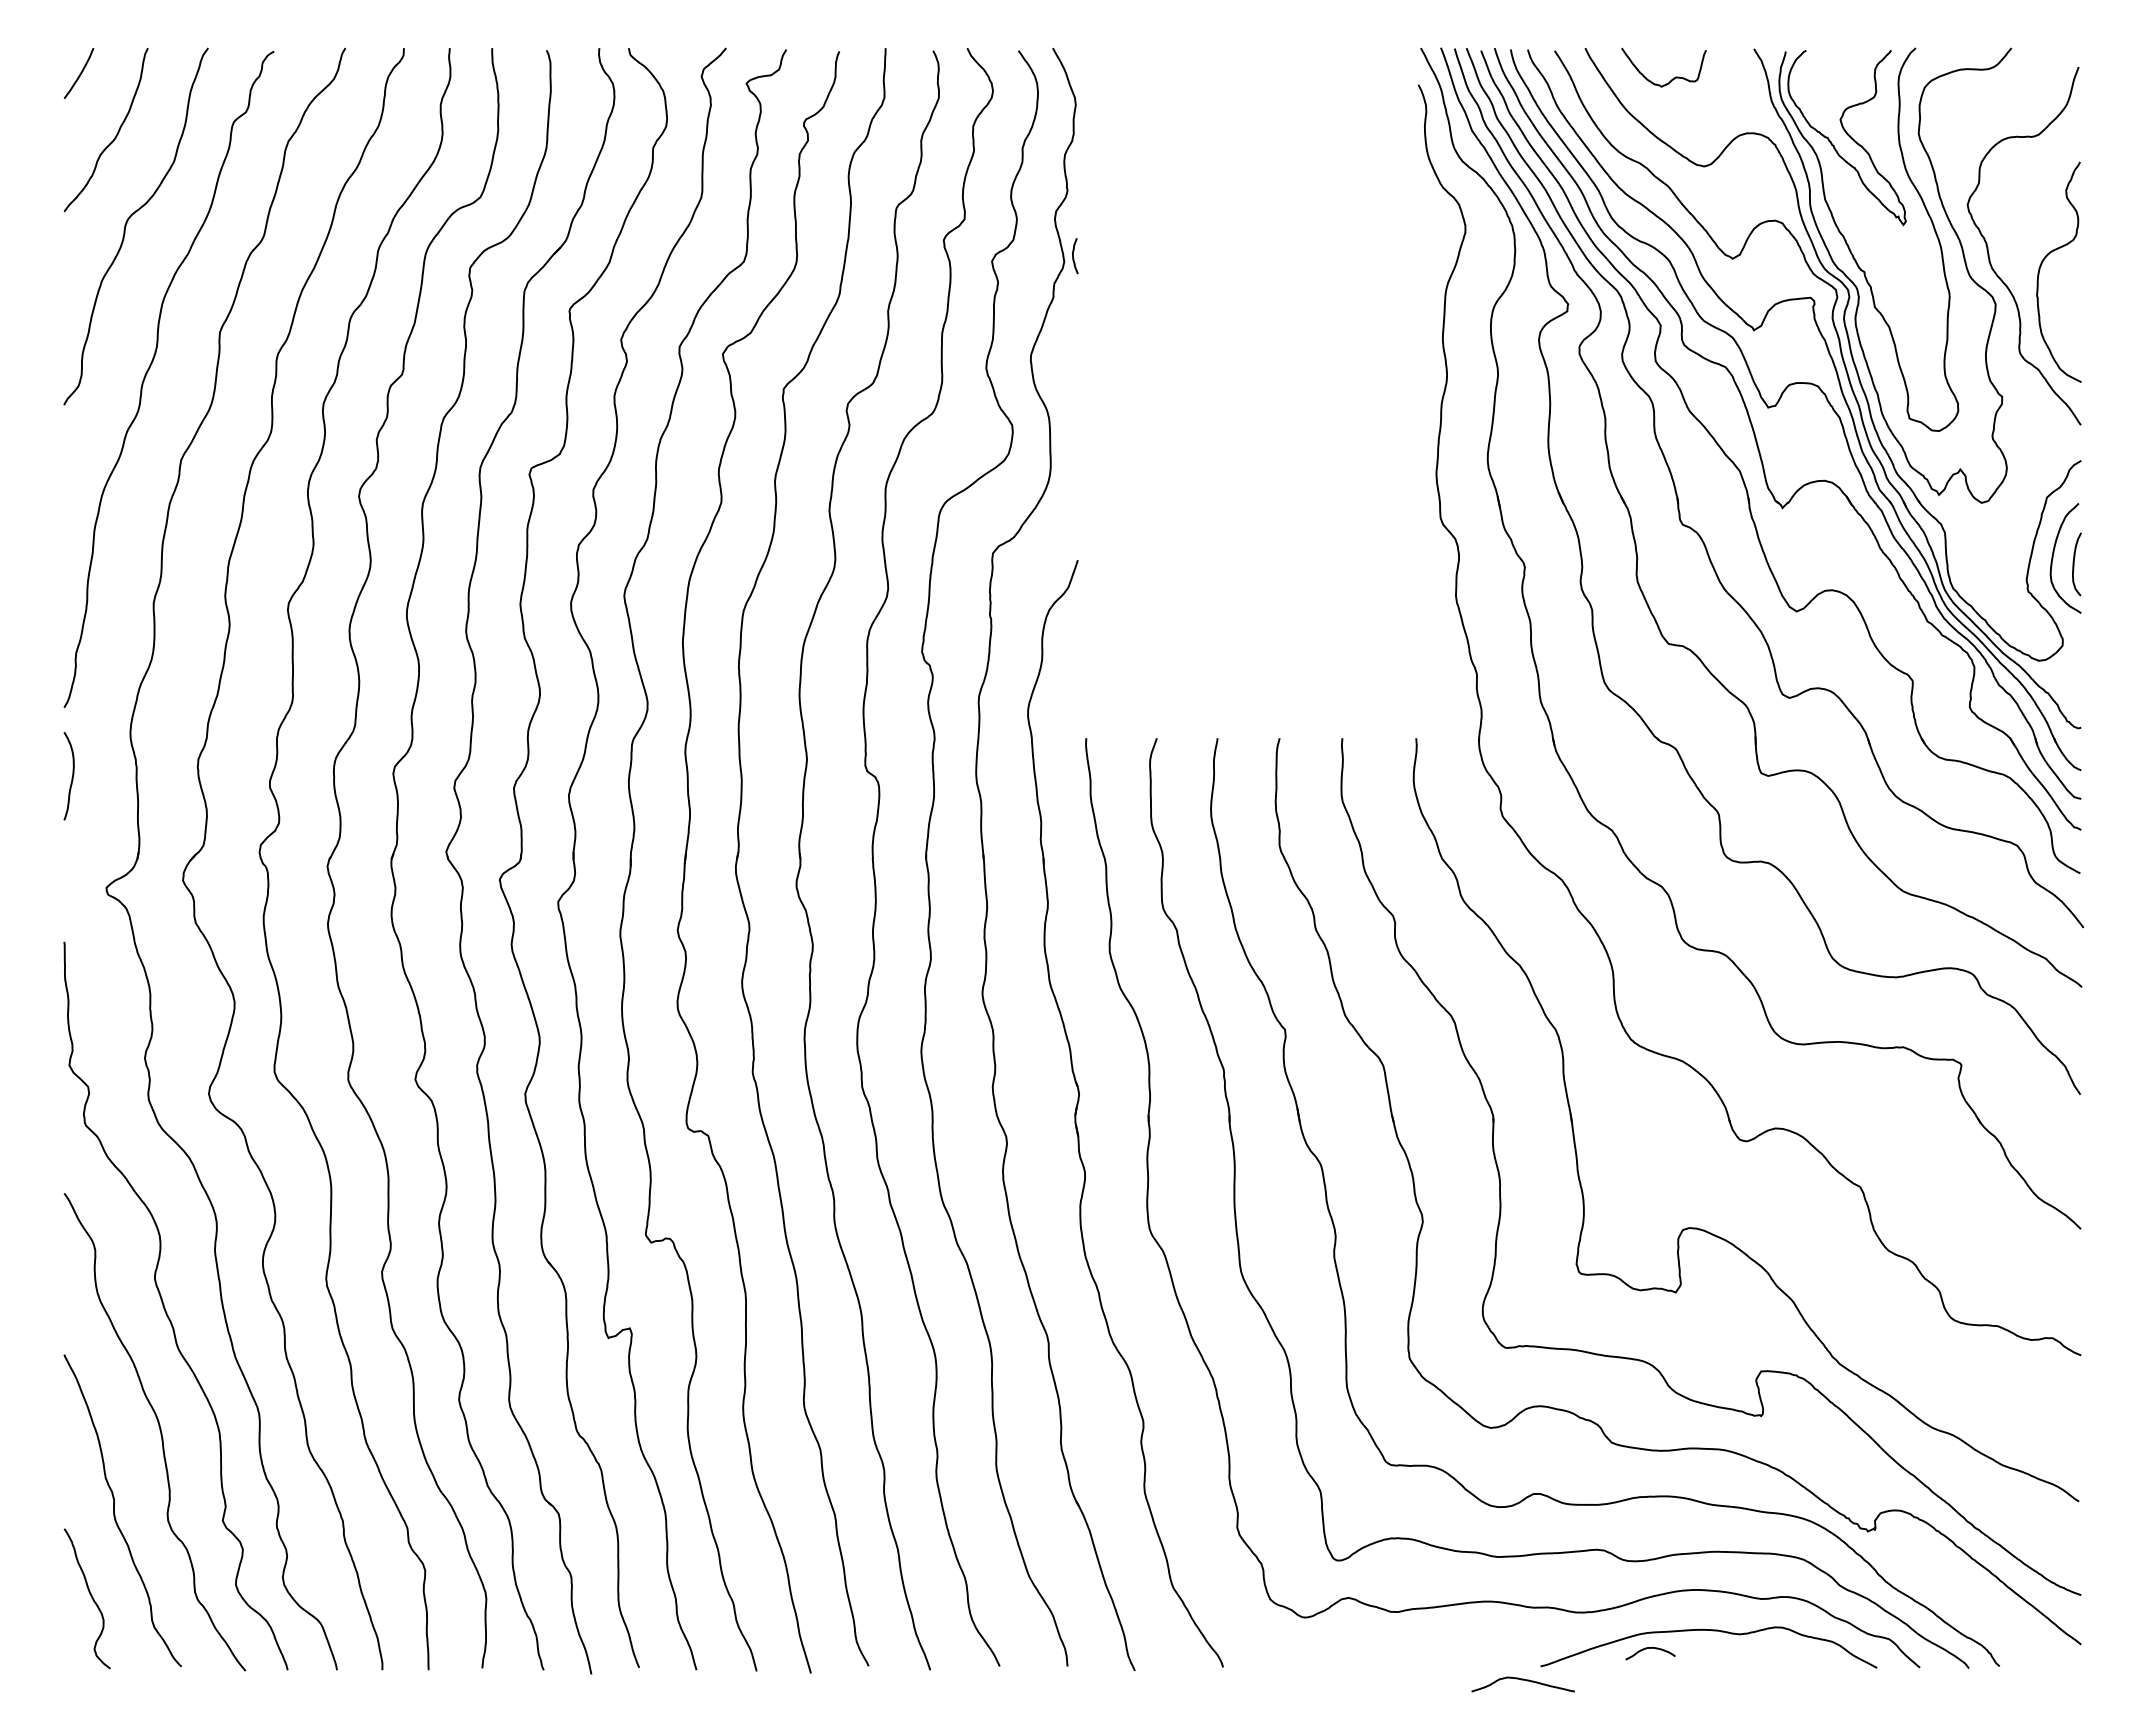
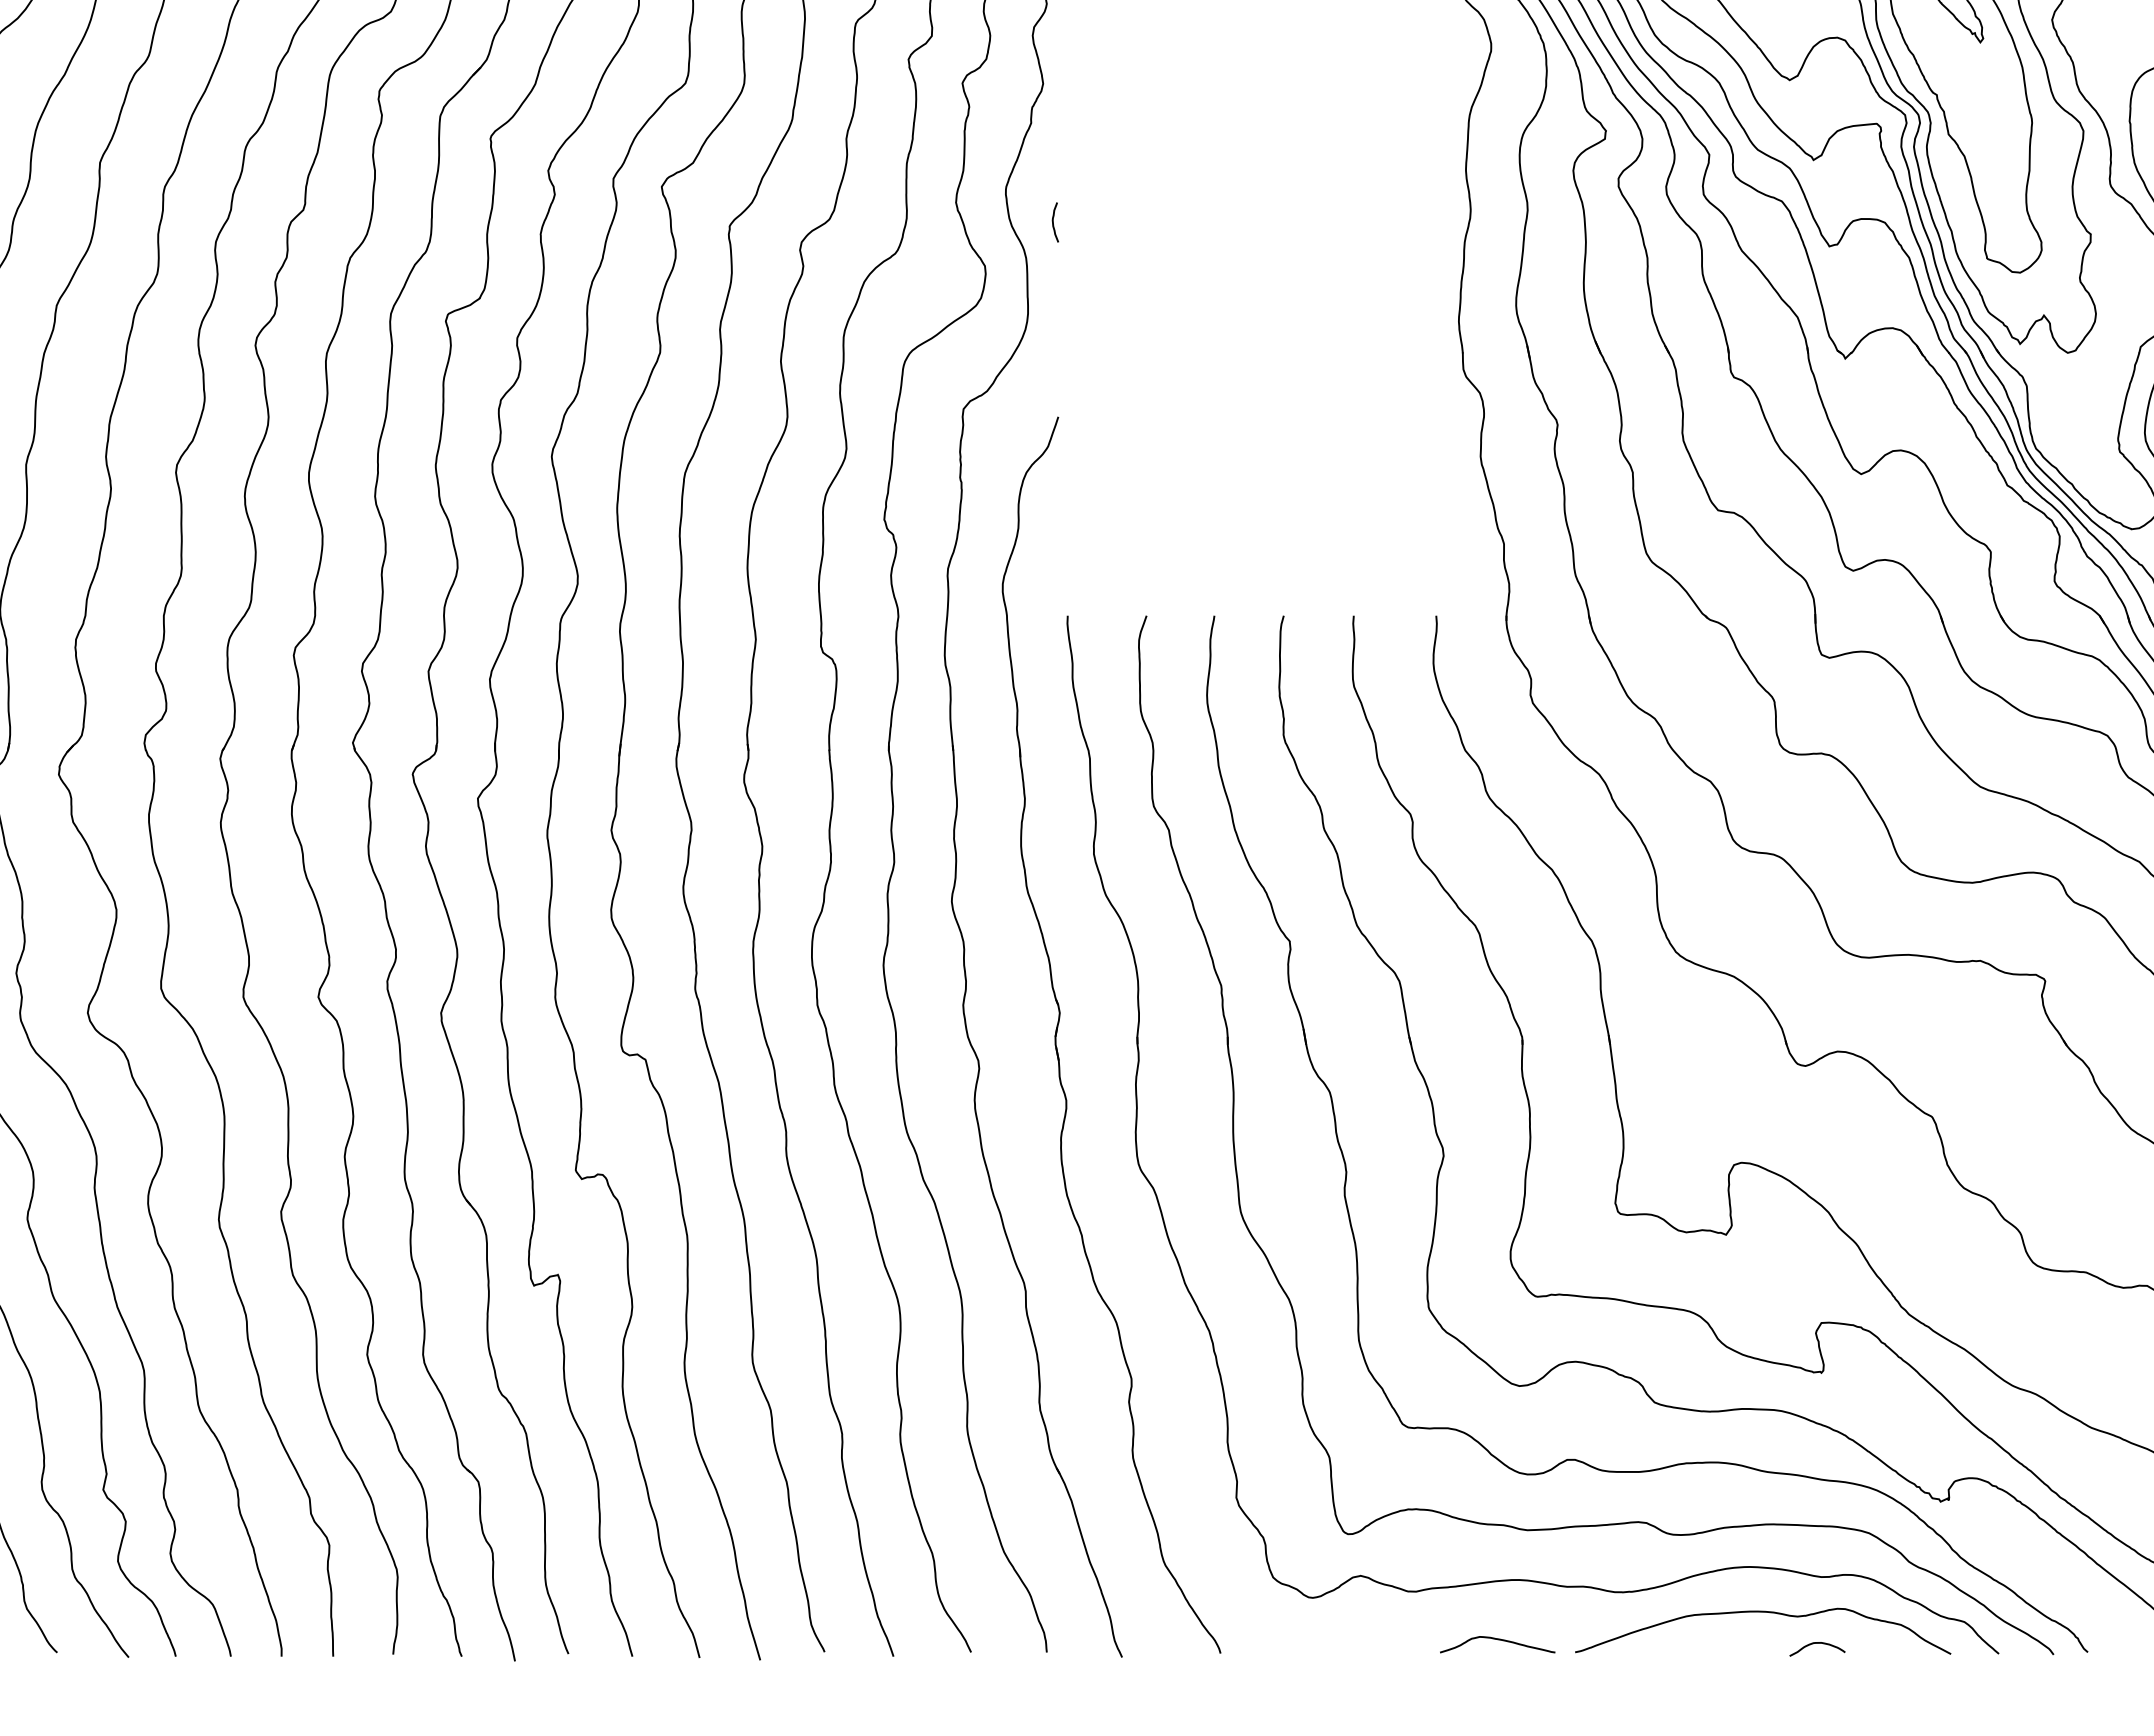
curve: (1073, 256) -> (1053, 222), moved
curve: (1650, 1648) -> (1817, 1643), moved
curve: (1522, 1680) -> (1496, 1640), moved

